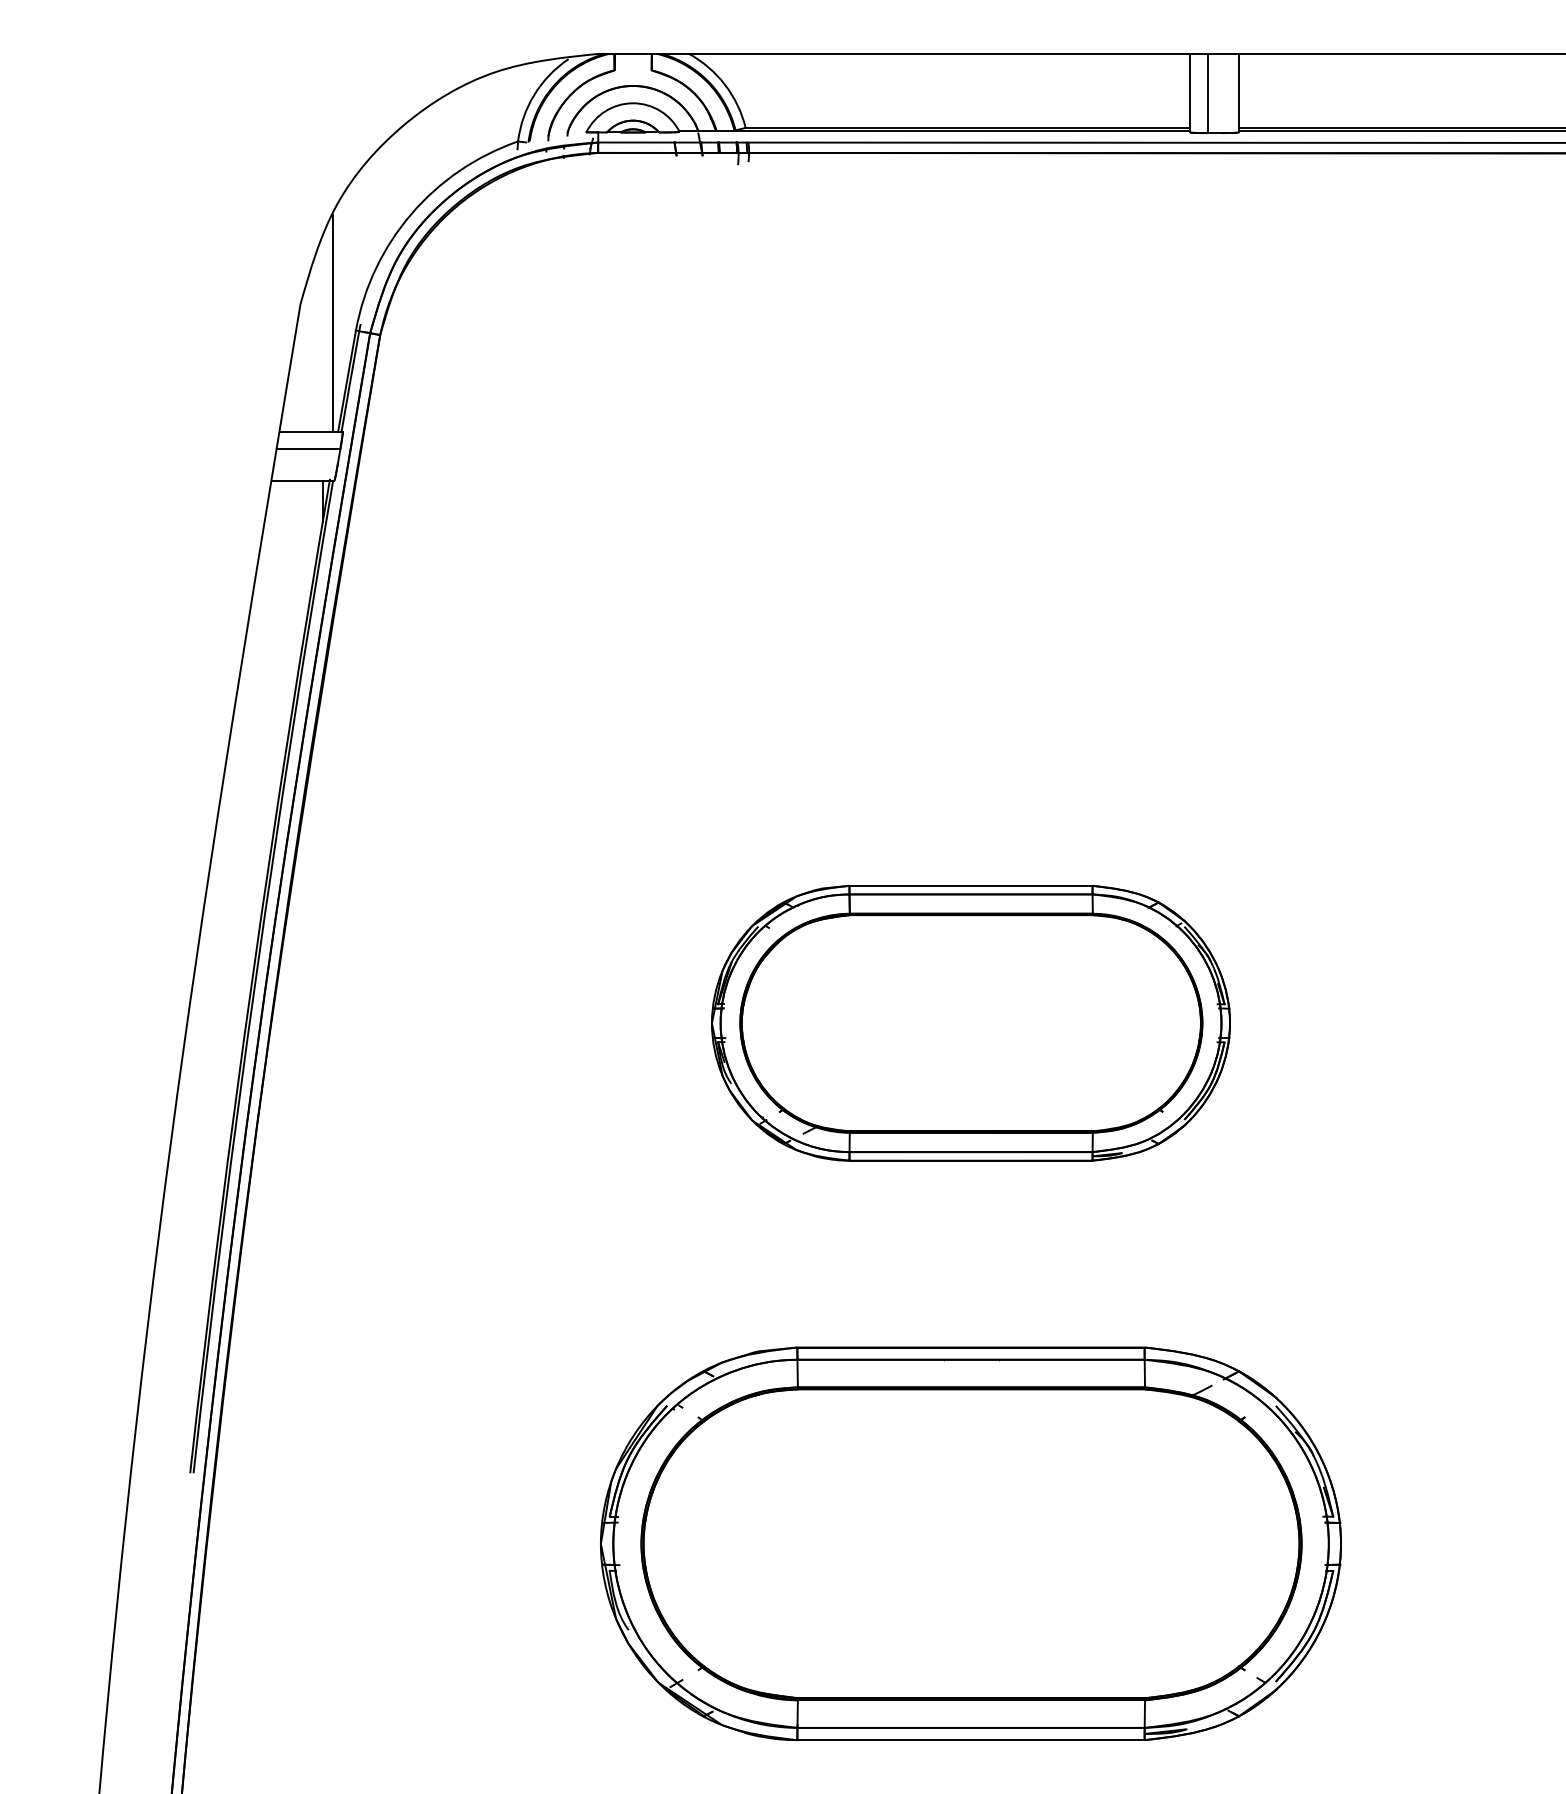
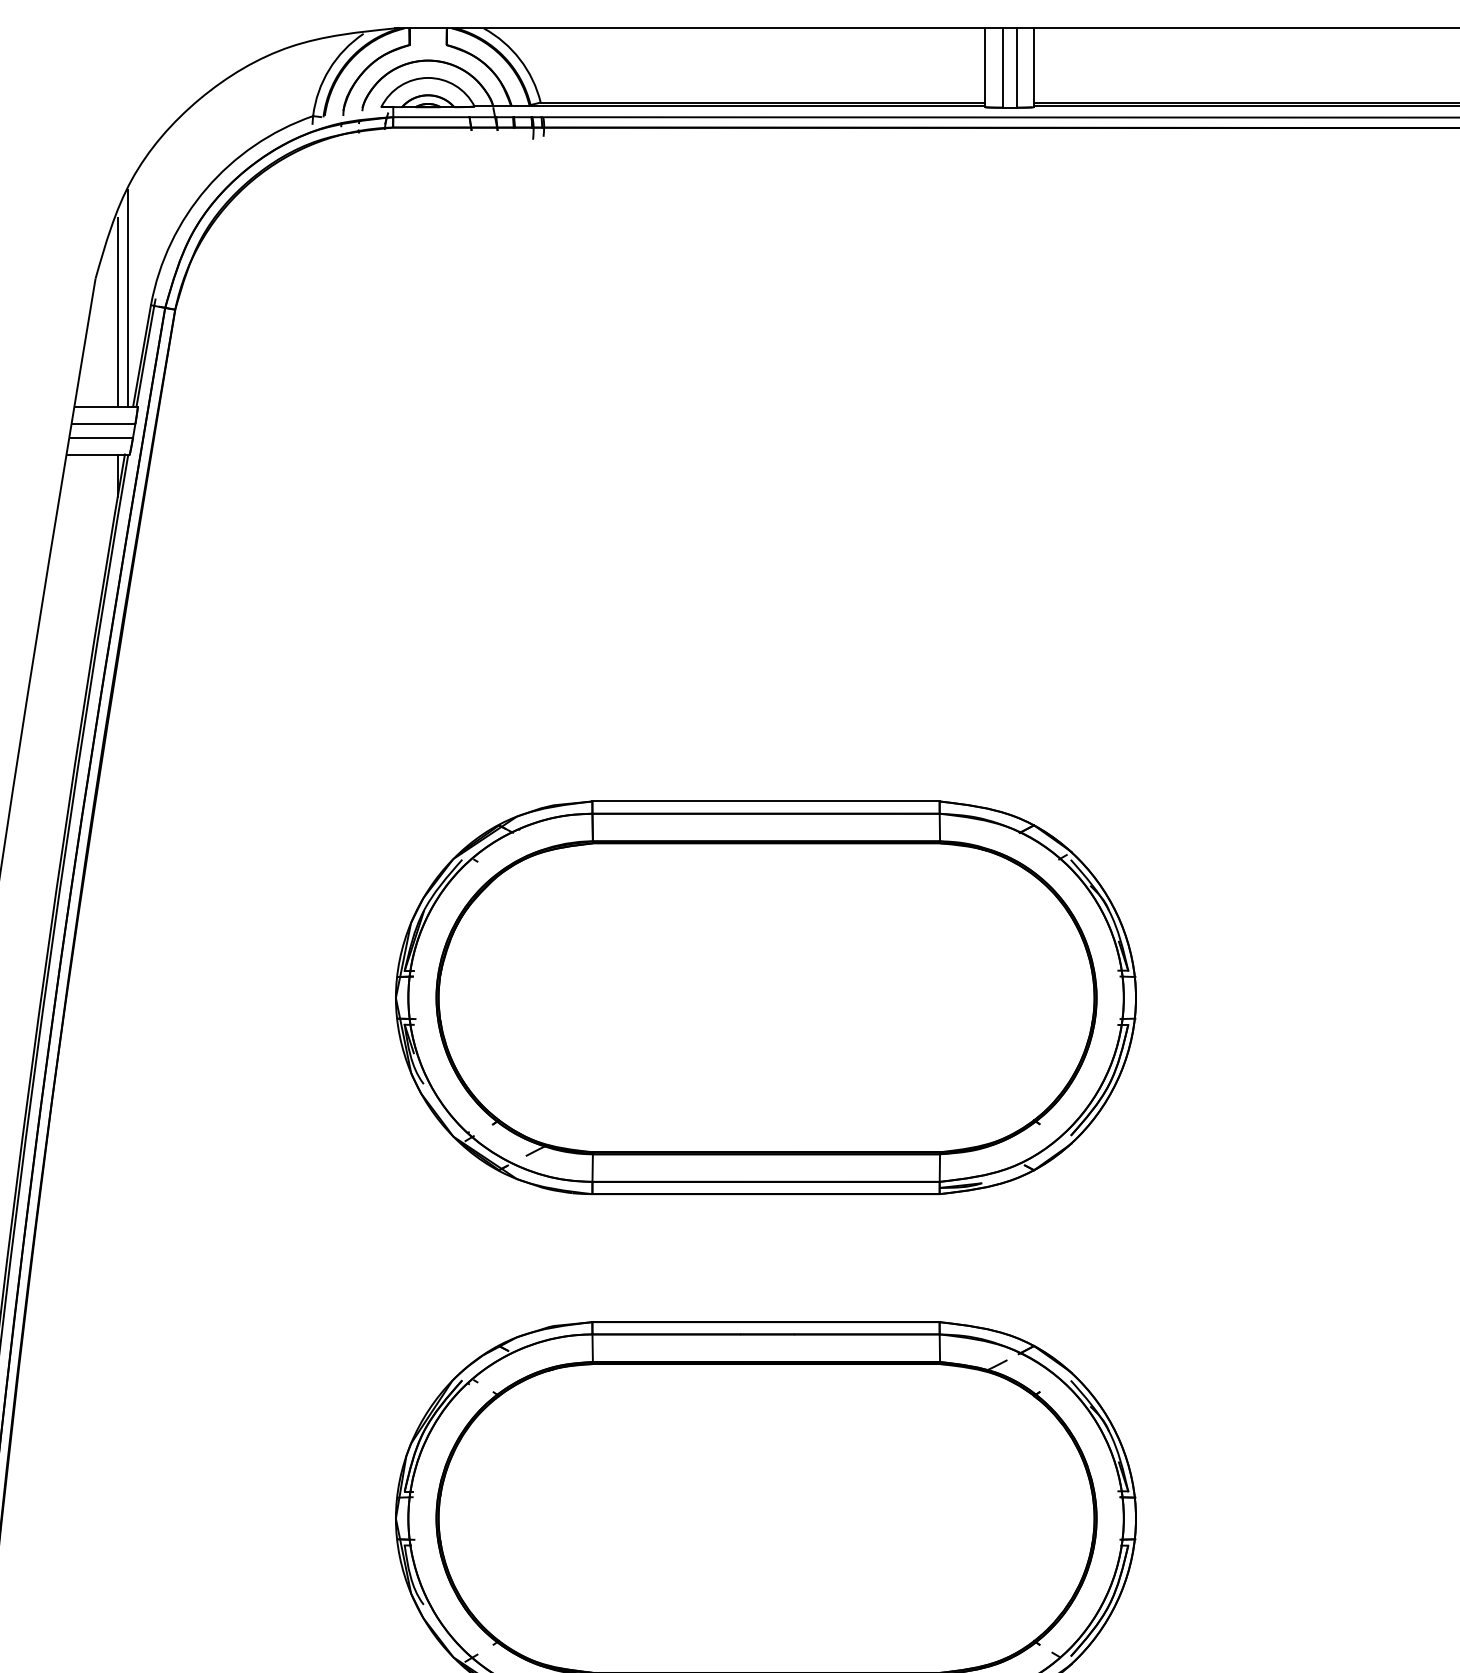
line: (1221, 93) -> (1016, 68), added
line: (322, 337) -> (117, 312), added
line: (306, 463) -> (101, 438), added
part: (970, 1023) -> (765, 998), size x1.43

